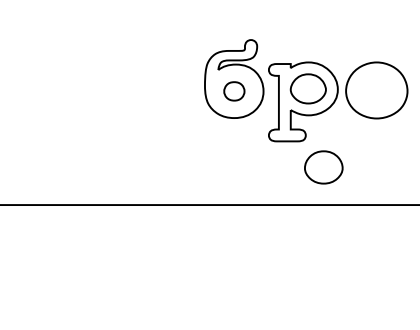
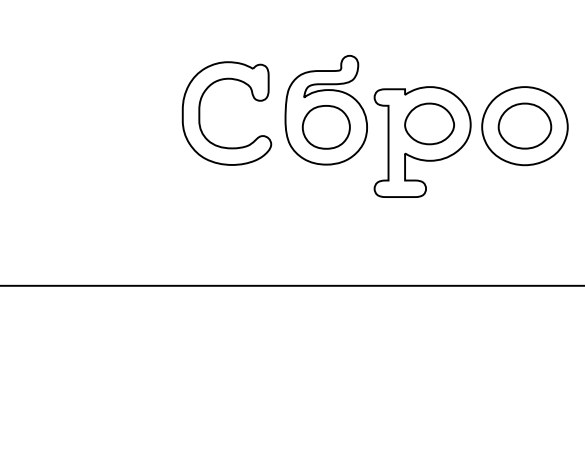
part: (144, 77) -> (201, 108), added
part: (234, 91) -> (326, 127), size x1.67
part: (323, 167) -> (524, 126), moved

